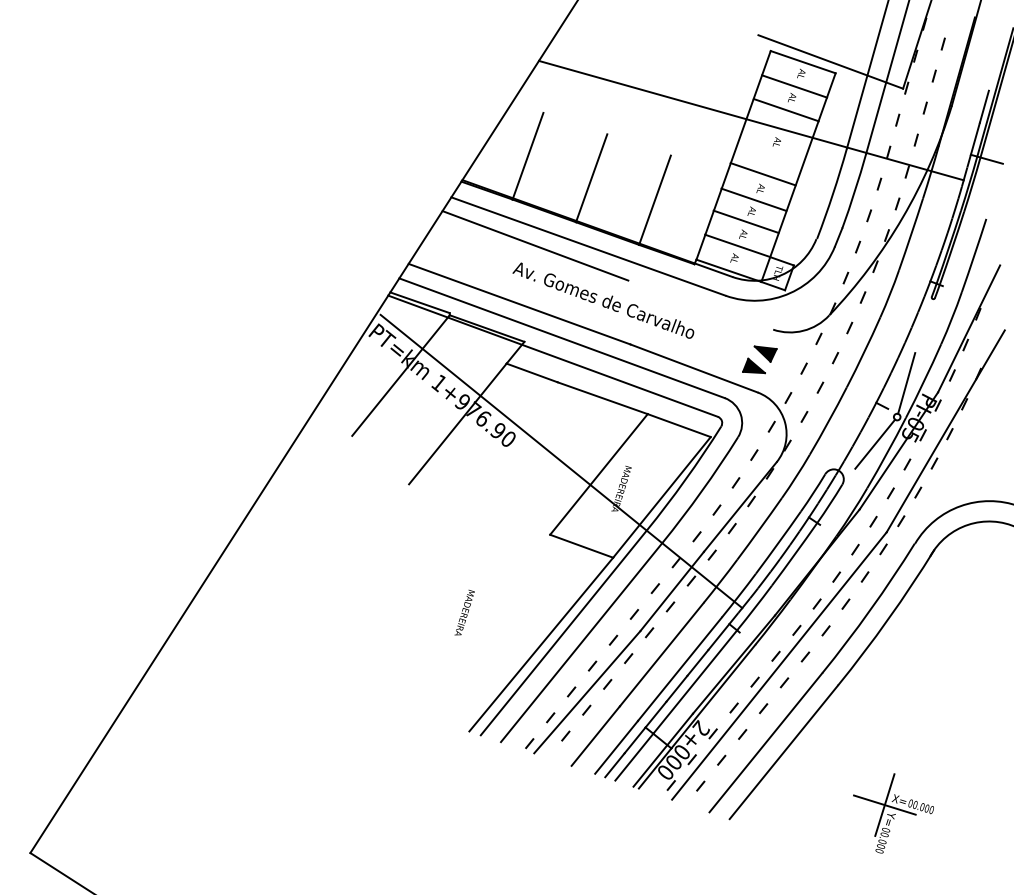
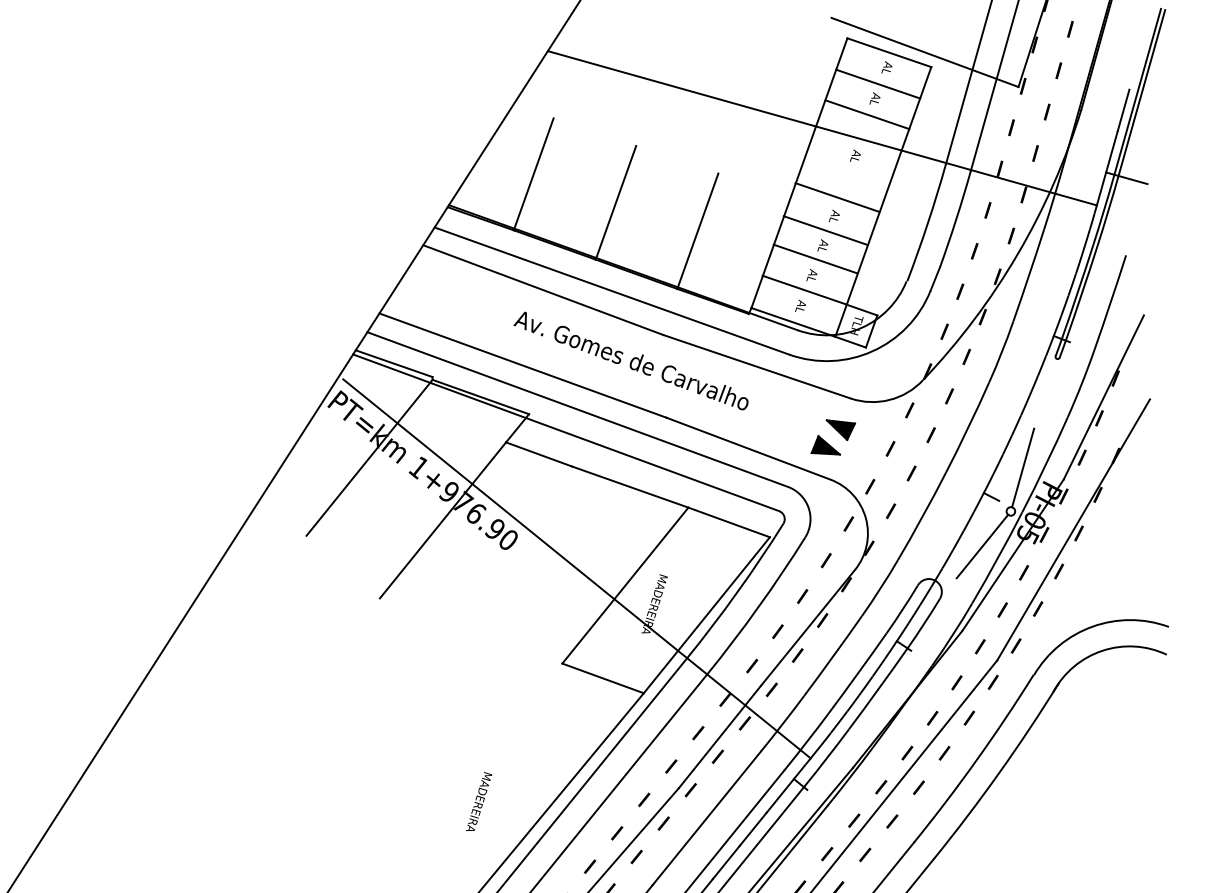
line: (700, 304) -> (756, 365), added
text: (464, 612) -> (478, 801), moved

